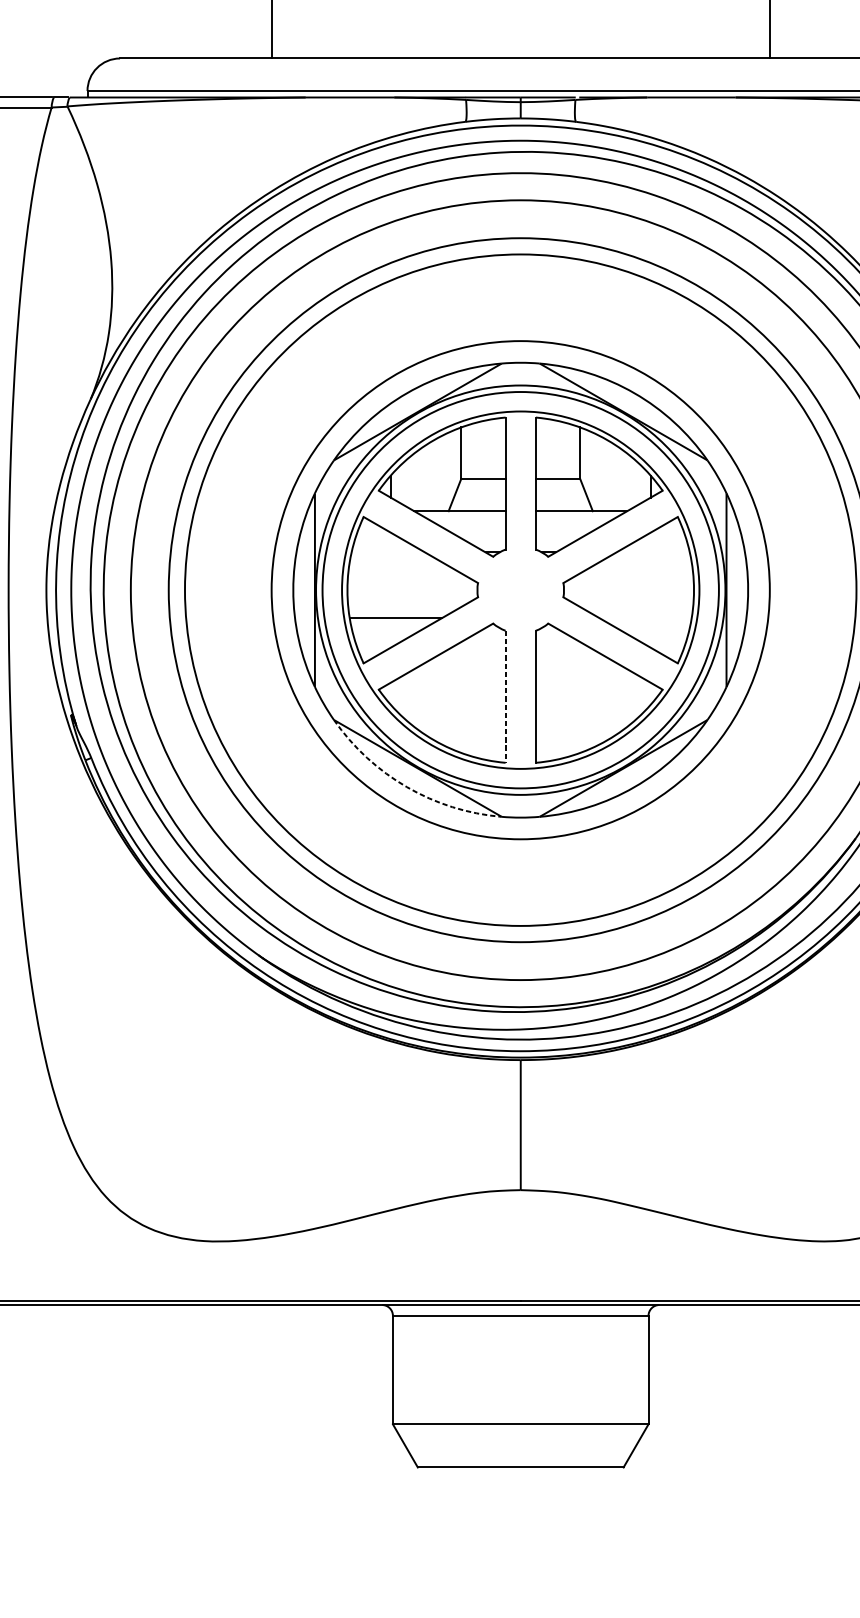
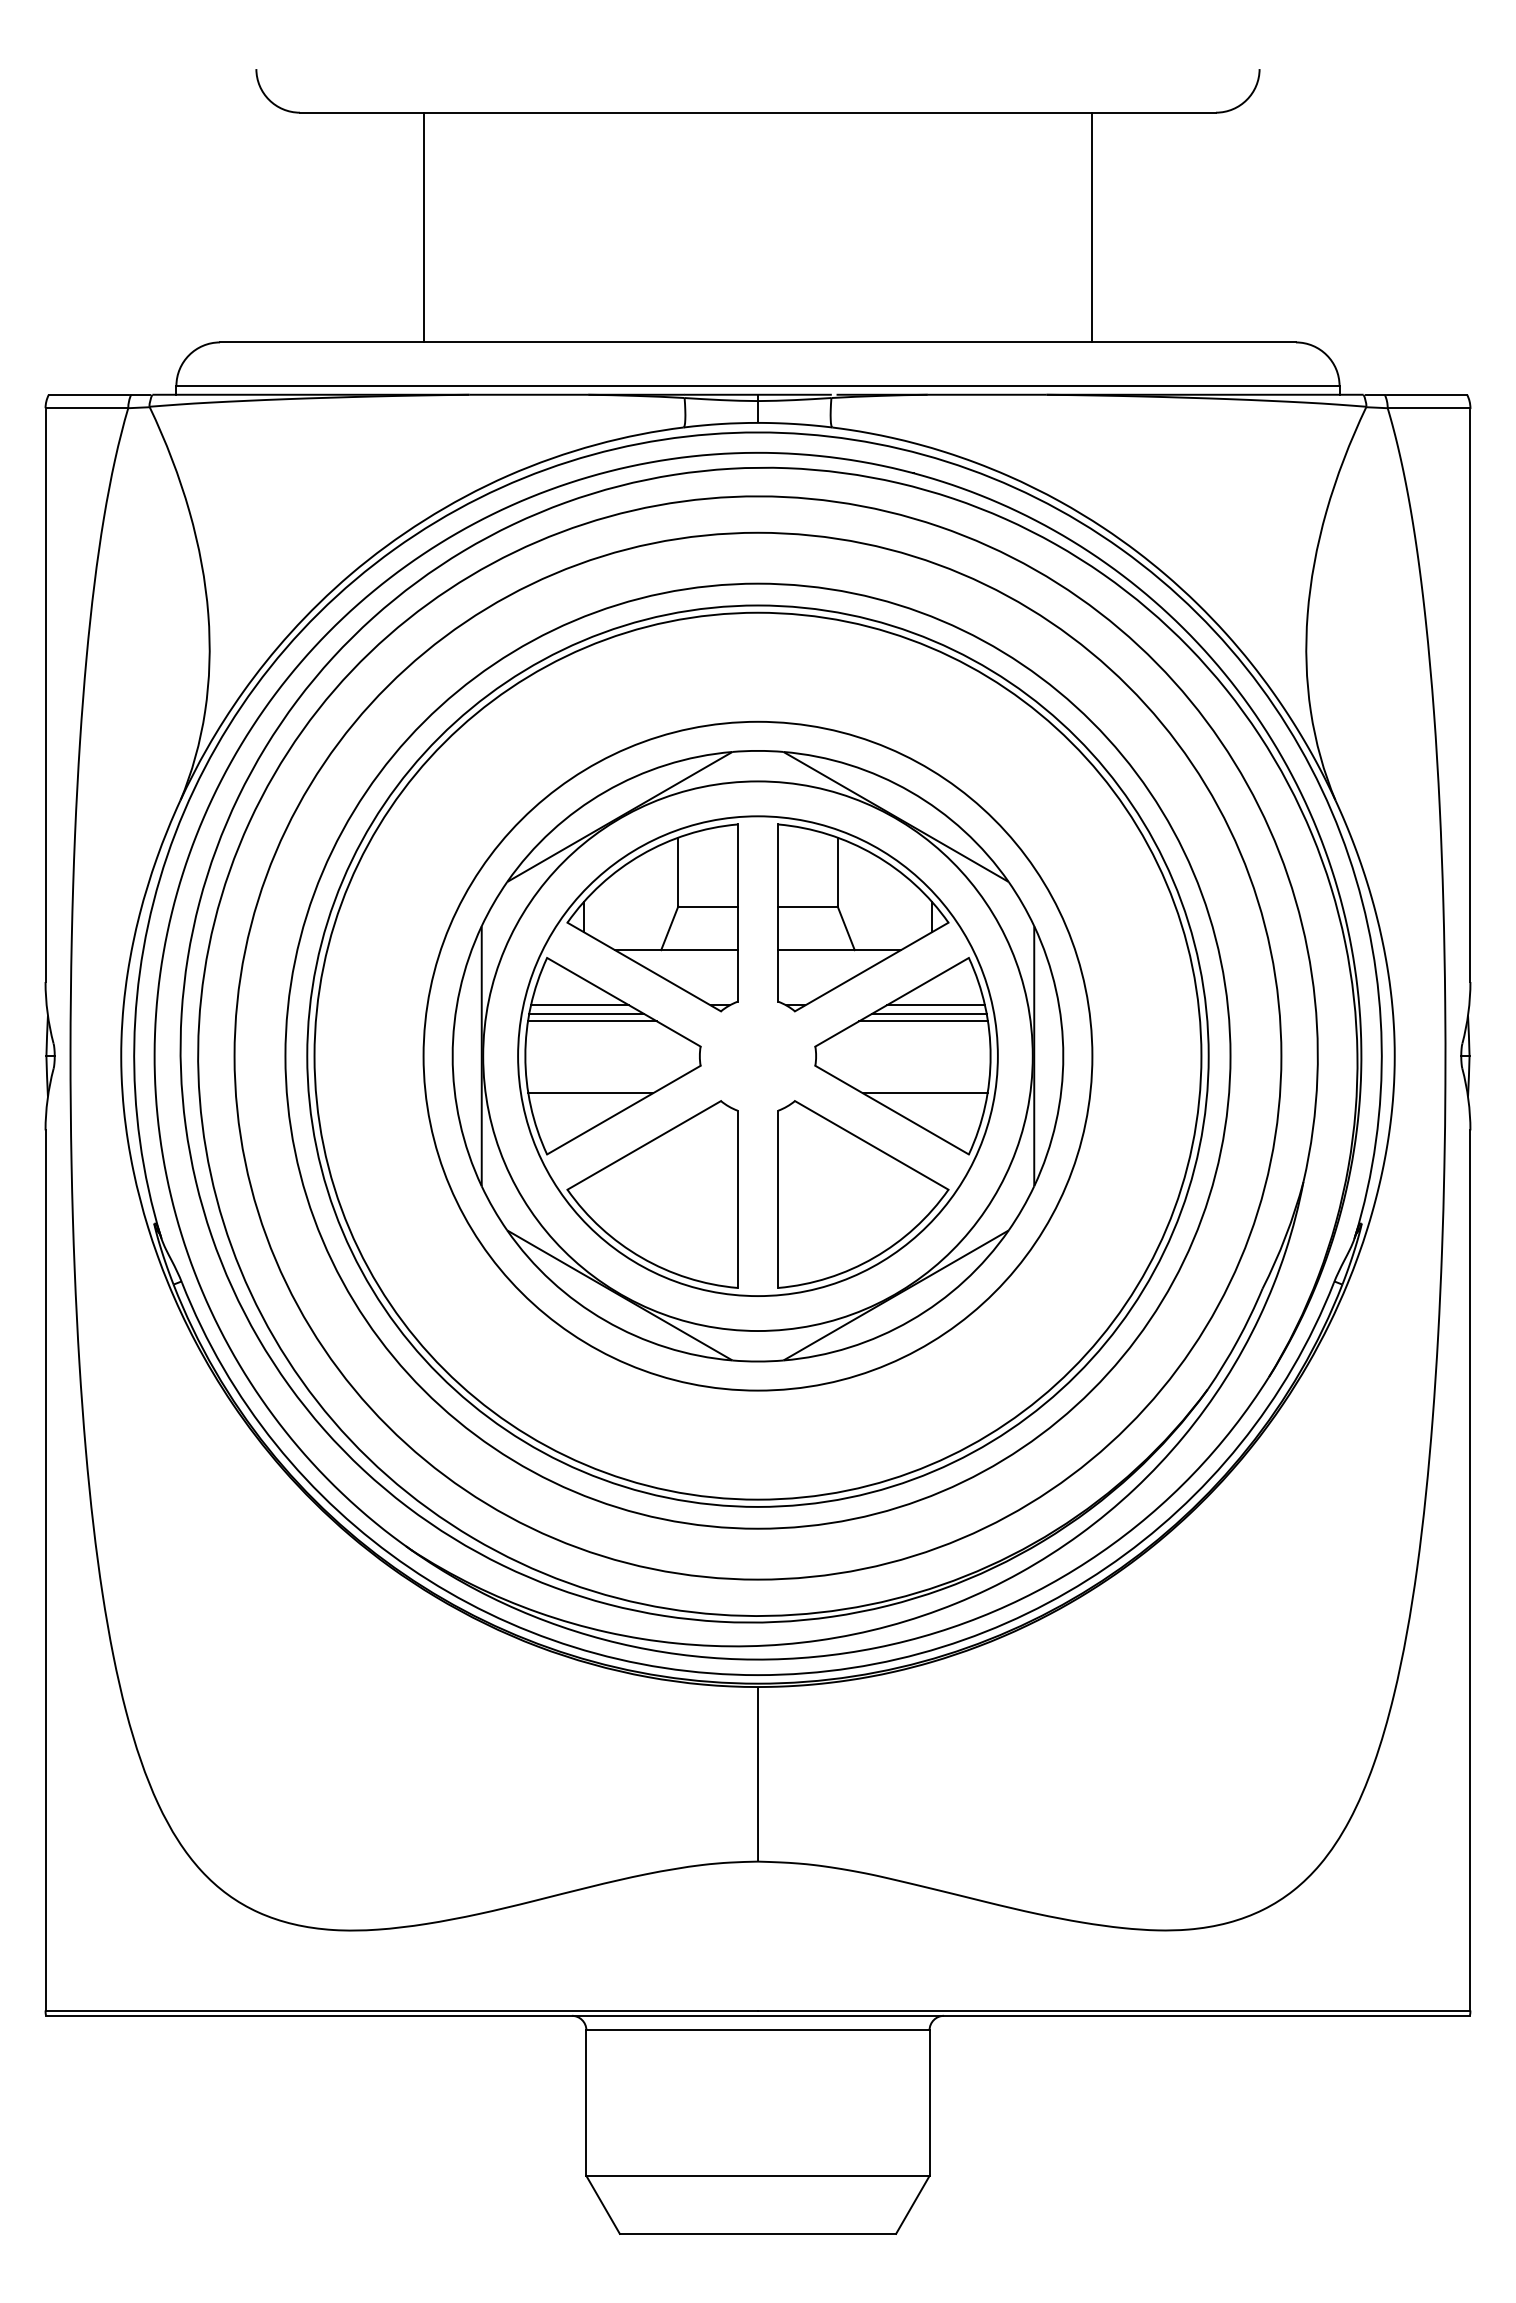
line: (387, 552) -> (579, 1005), added
line: (652, 552) -> (935, 1005), added
line: (392, 559) -> (586, 1014), added
line: (647, 559) -> (928, 1014), added
line: (397, 564) -> (592, 1021), added
line: (644, 564) -> (923, 1021), added
circle: (520, 589) -> (757, 1055), size x1.67
line: (645, 617) -> (925, 1093), added
line: (505, 696) -> (737, 1199), dashed -> solid
arc: (407, 787) -> (605, 1320), dashed -> solid

